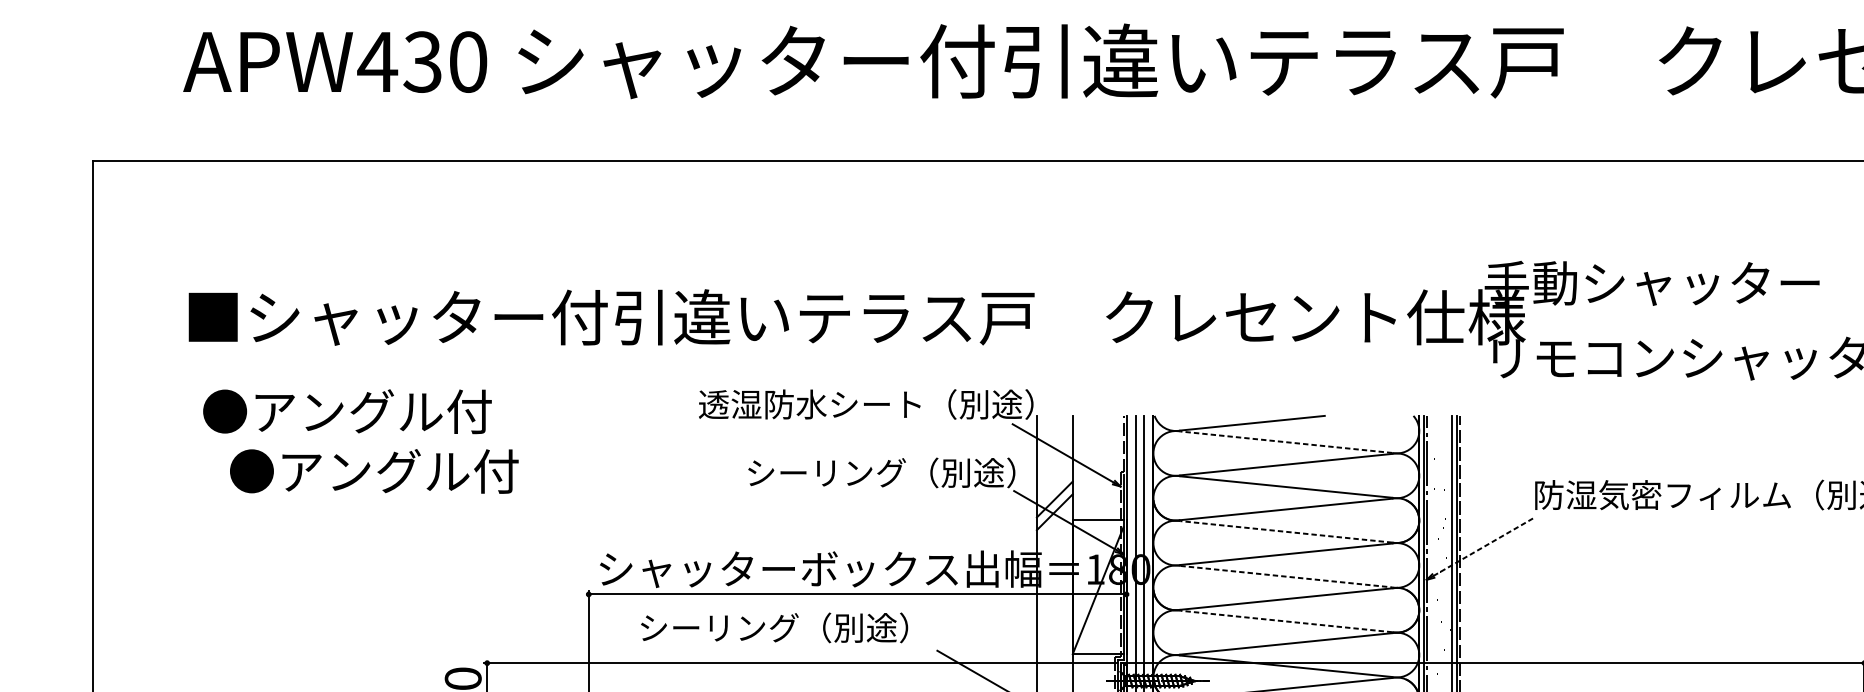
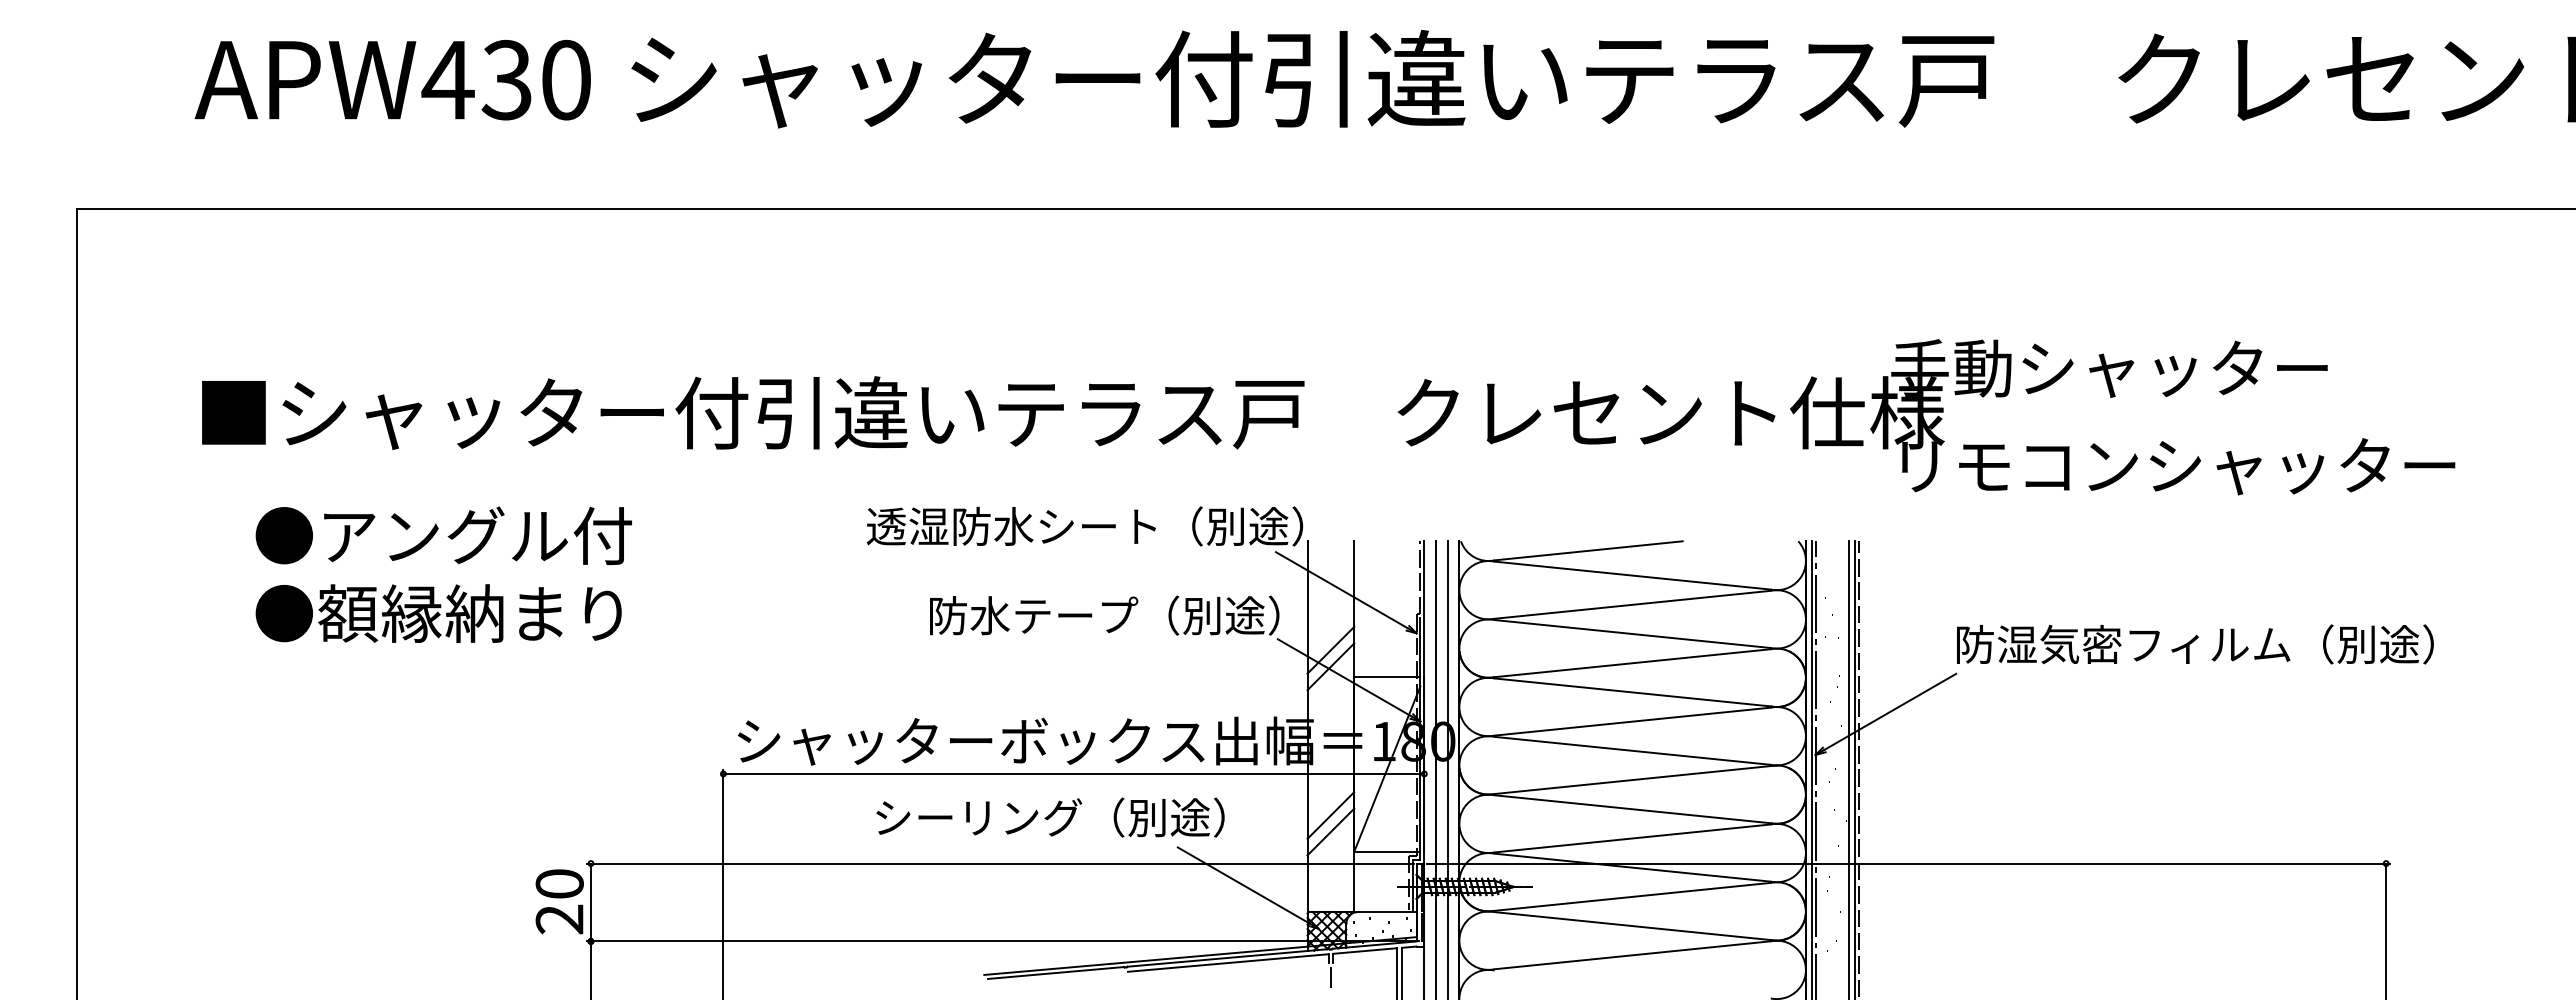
text: (347, 411) -> (443, 535), moved
line: (1286, 442) -> (1632, 575), dashed -> solid
text: (397, 471) -> (474, 613), ●アングル付 -> ●額縁納まり
text: (827, 472) -> (1034, 615), シーリング（別途） -> 防水テープ（別途）
line: (1286, 531) -> (1632, 692), dashed -> solid
line: (1484, 546) -> (1890, 711), dashed -> solid
line: (1286, 576) -> (1632, 750), dashed -> solid
line: (1286, 621) -> (1632, 809), dashed -> solid
line: (1054, 626) -> (1330, 815), added
text: (774, 627) -> (1050, 817), moved
line: (1054, 638) -> (1330, 831), added

